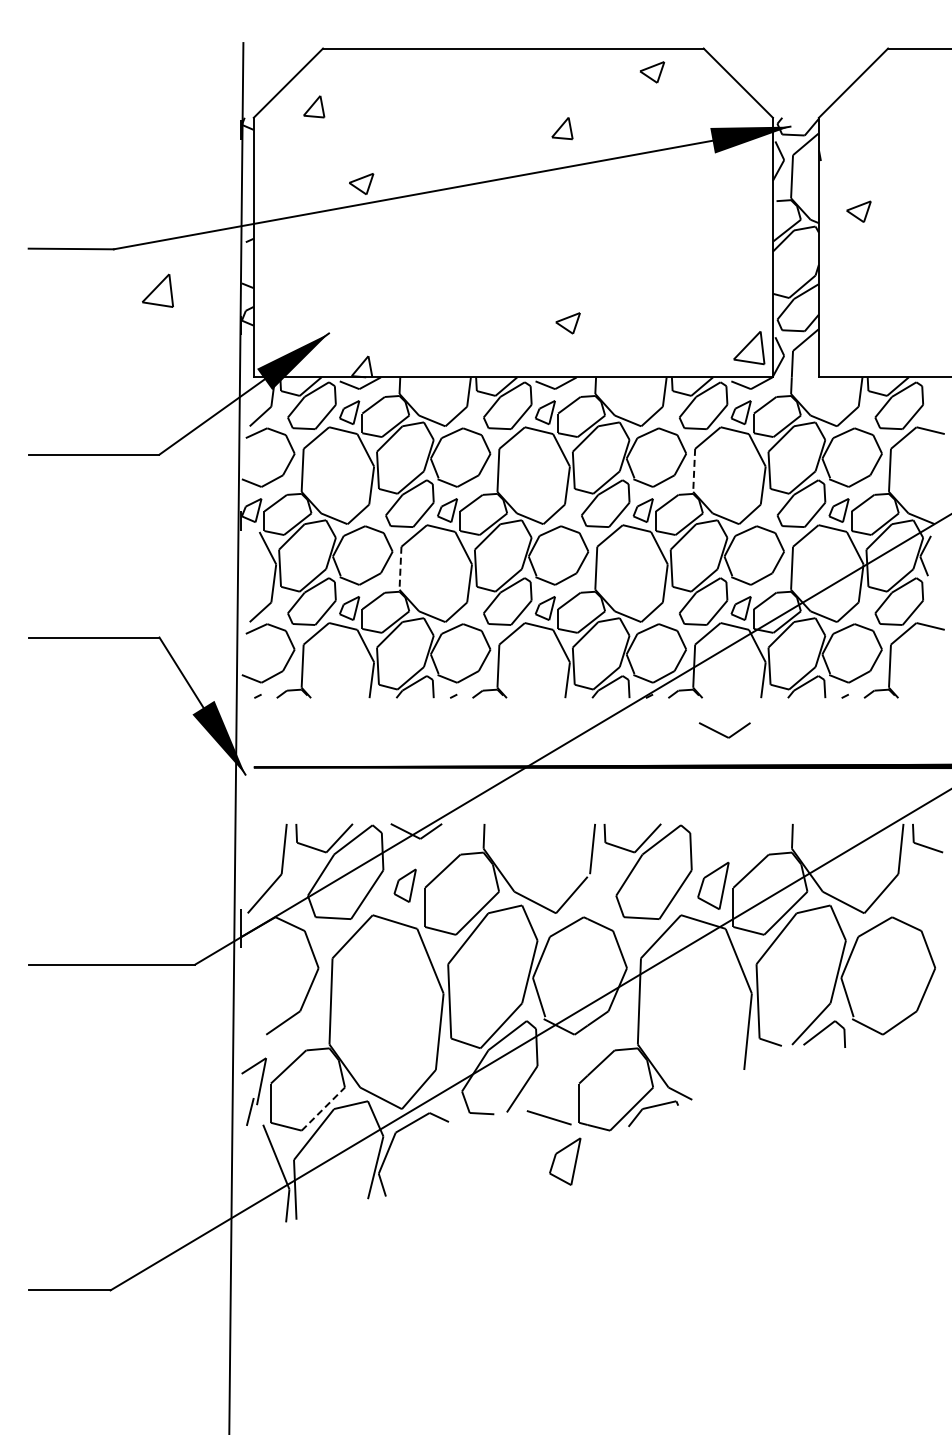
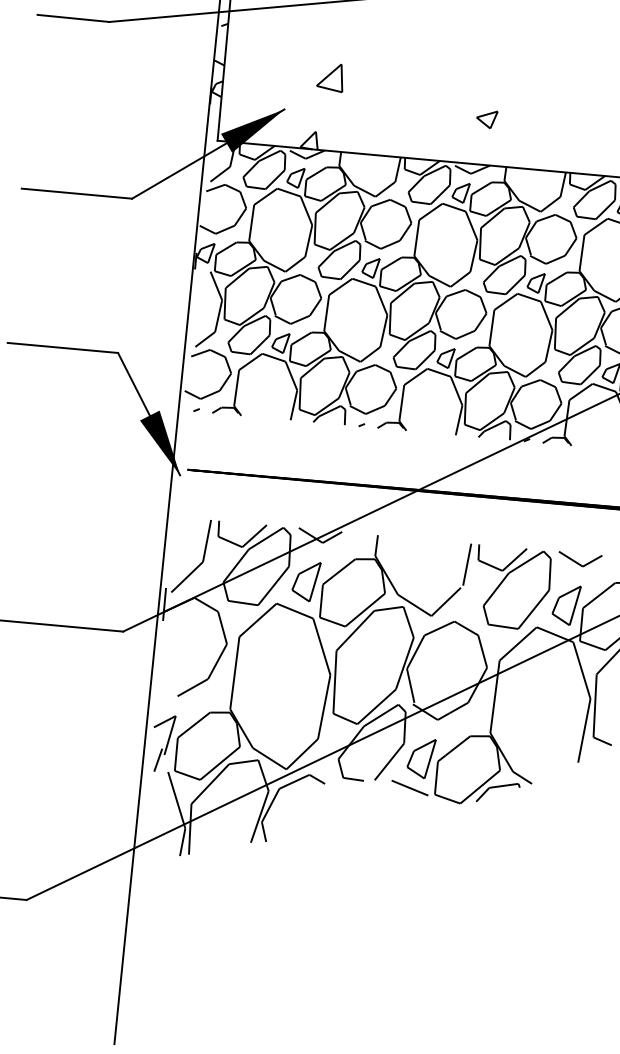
part: (157, 290) -> (330, 77), moved
line: (694, 470) -> (582, 253), dashed -> solid
line: (400, 568) -> (326, 313), dashed -> solid
part: (724, 730) -> (579, 560), moved
part: (405, 885) -> (306, 581), size x1.43
line: (323, 1109) -> (220, 763), dashed -> solid
part: (565, 1161) -> (421, 758), moved

